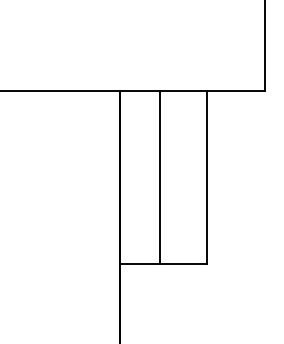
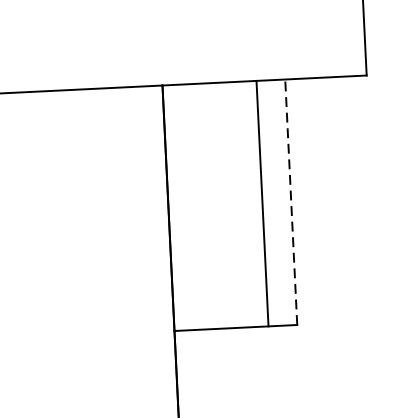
line: (159, 176) -> (261, 202), moved
line: (207, 177) -> (291, 202), solid -> dashed

